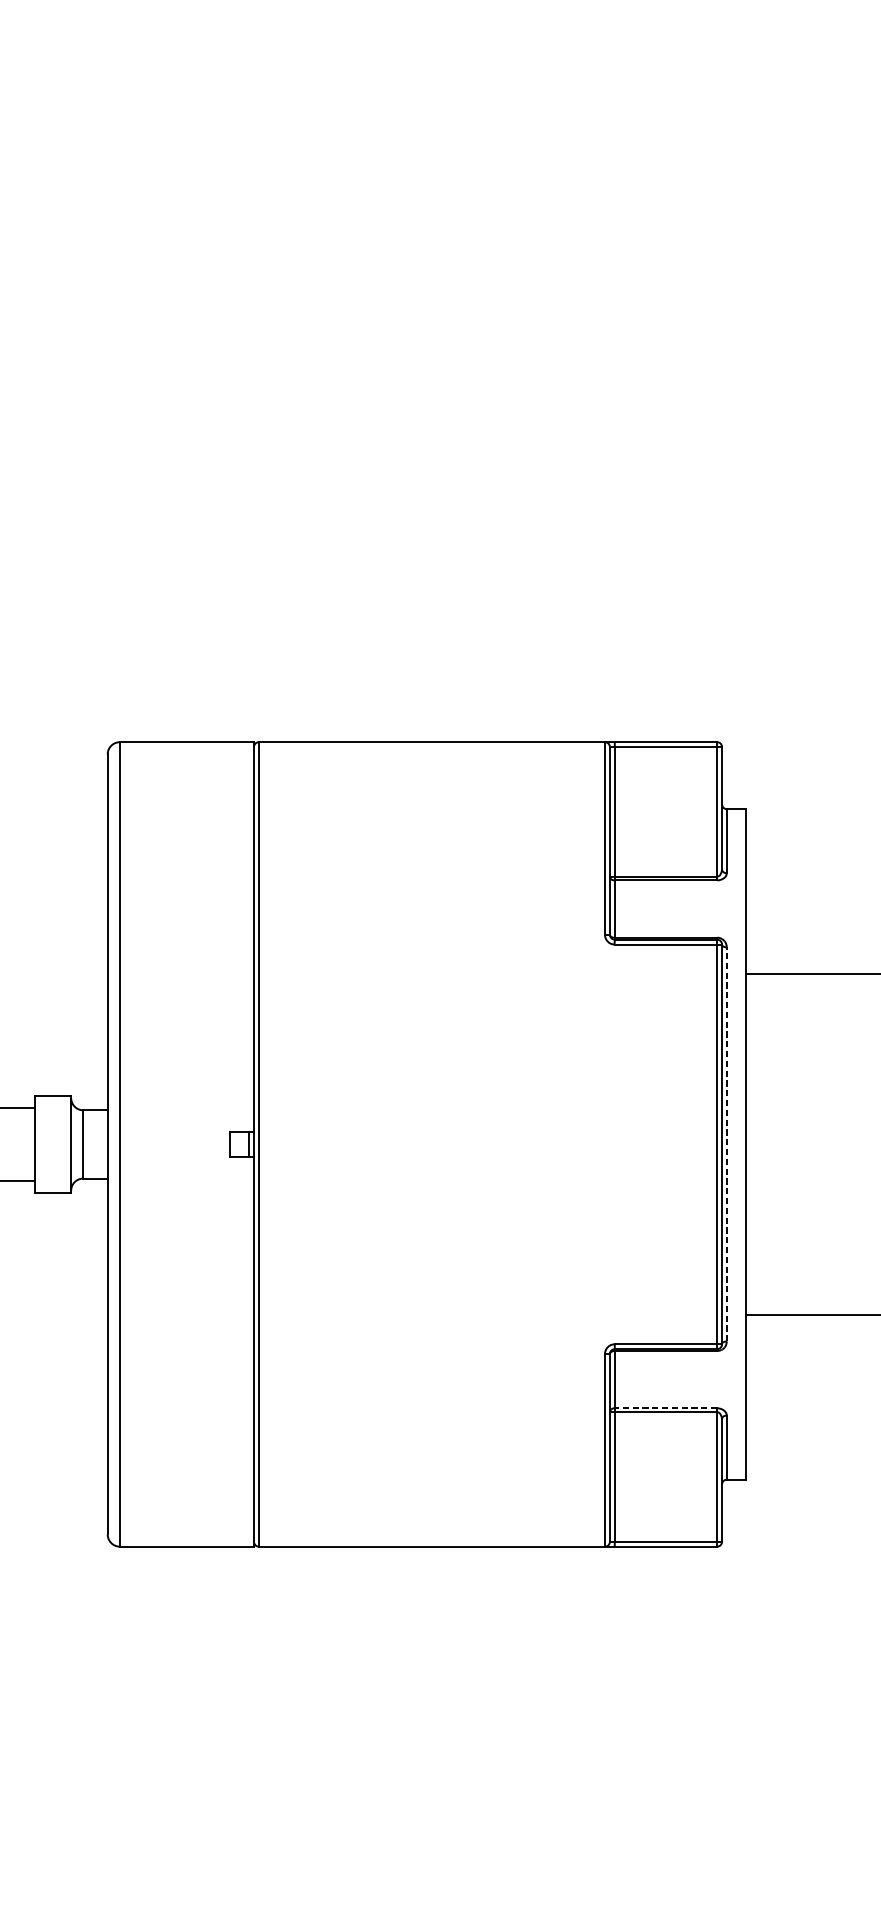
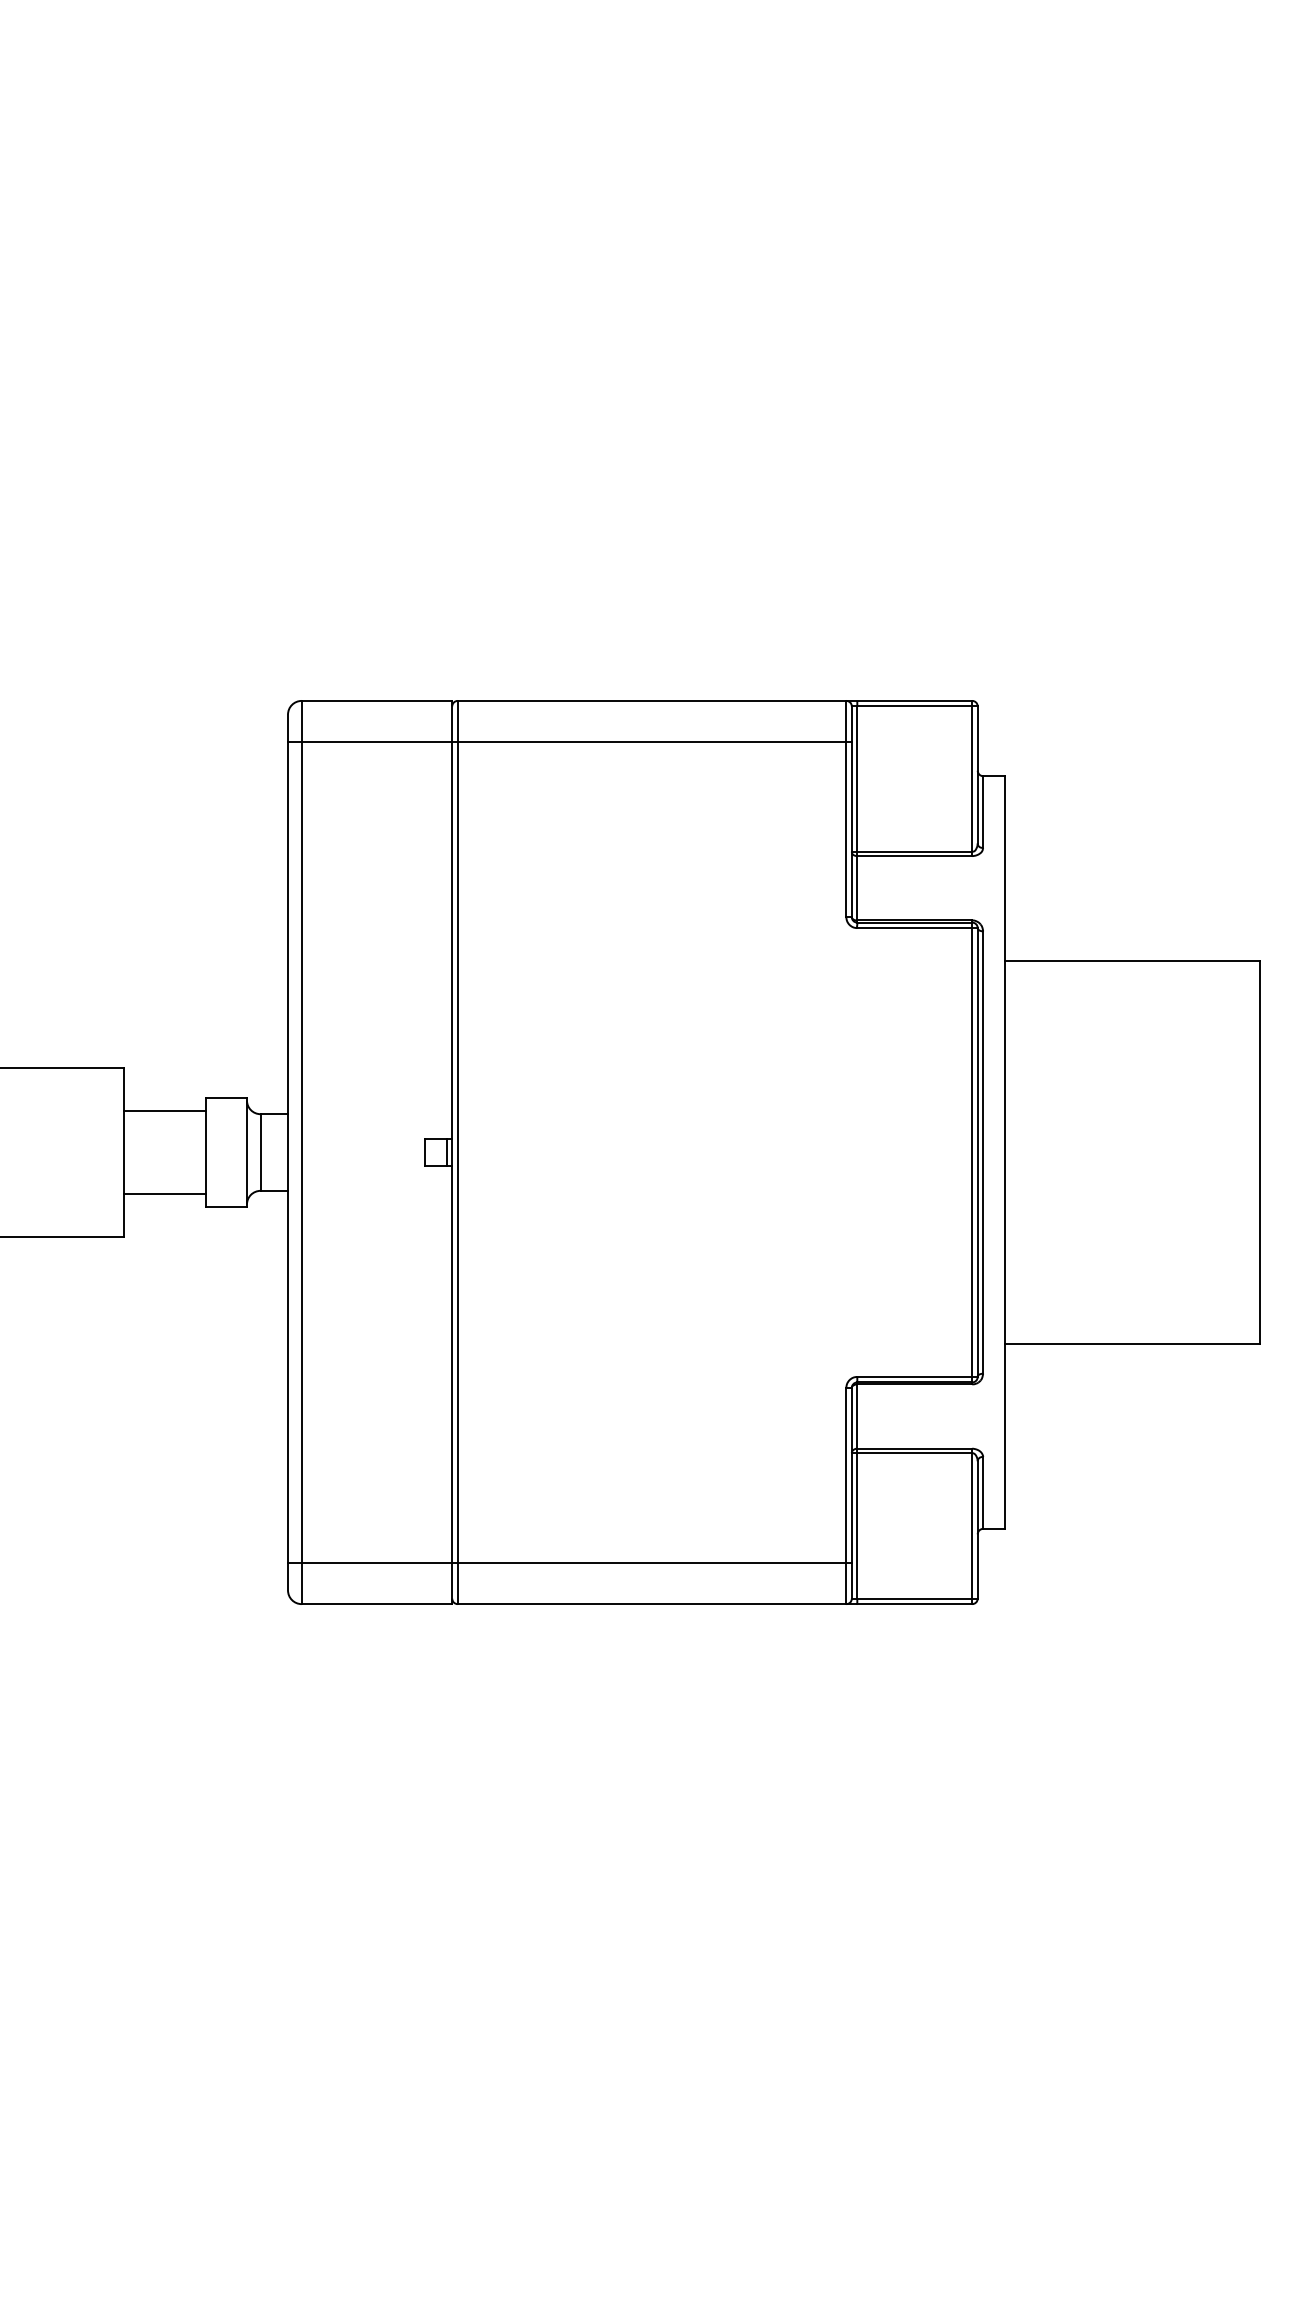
line: (358, 778) -> (569, 741), added
line: (727, 1144) -> (983, 1152), dashed -> solid
line: (665, 1408) -> (914, 1448), dashed -> solid
line: (358, 1510) -> (569, 1563), added

